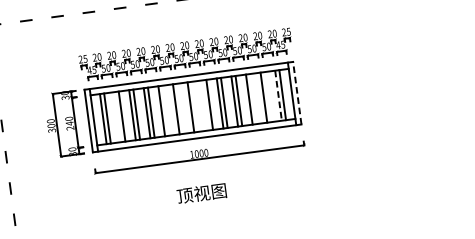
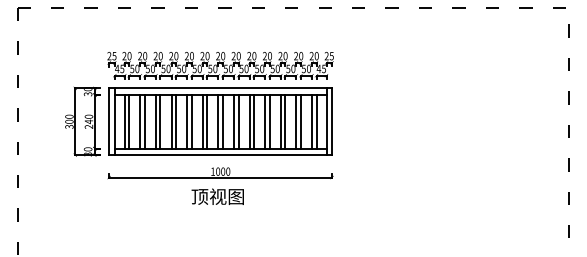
line: (297, 92) -> (332, 121), dashed -> solid
line: (278, 95) -> (312, 121), dashed -> solid
line: (267, 96) -> (300, 121), added
line: (253, 98) -> (285, 121), added
line: (205, 105) -> (234, 121), added
line: (194, 106) -> (222, 121), added
line: (180, 108) -> (207, 121), added
line: (165, 110) -> (191, 121), added
line: (117, 116) -> (140, 121), added
text: (201, 193) -> (217, 196), moved

